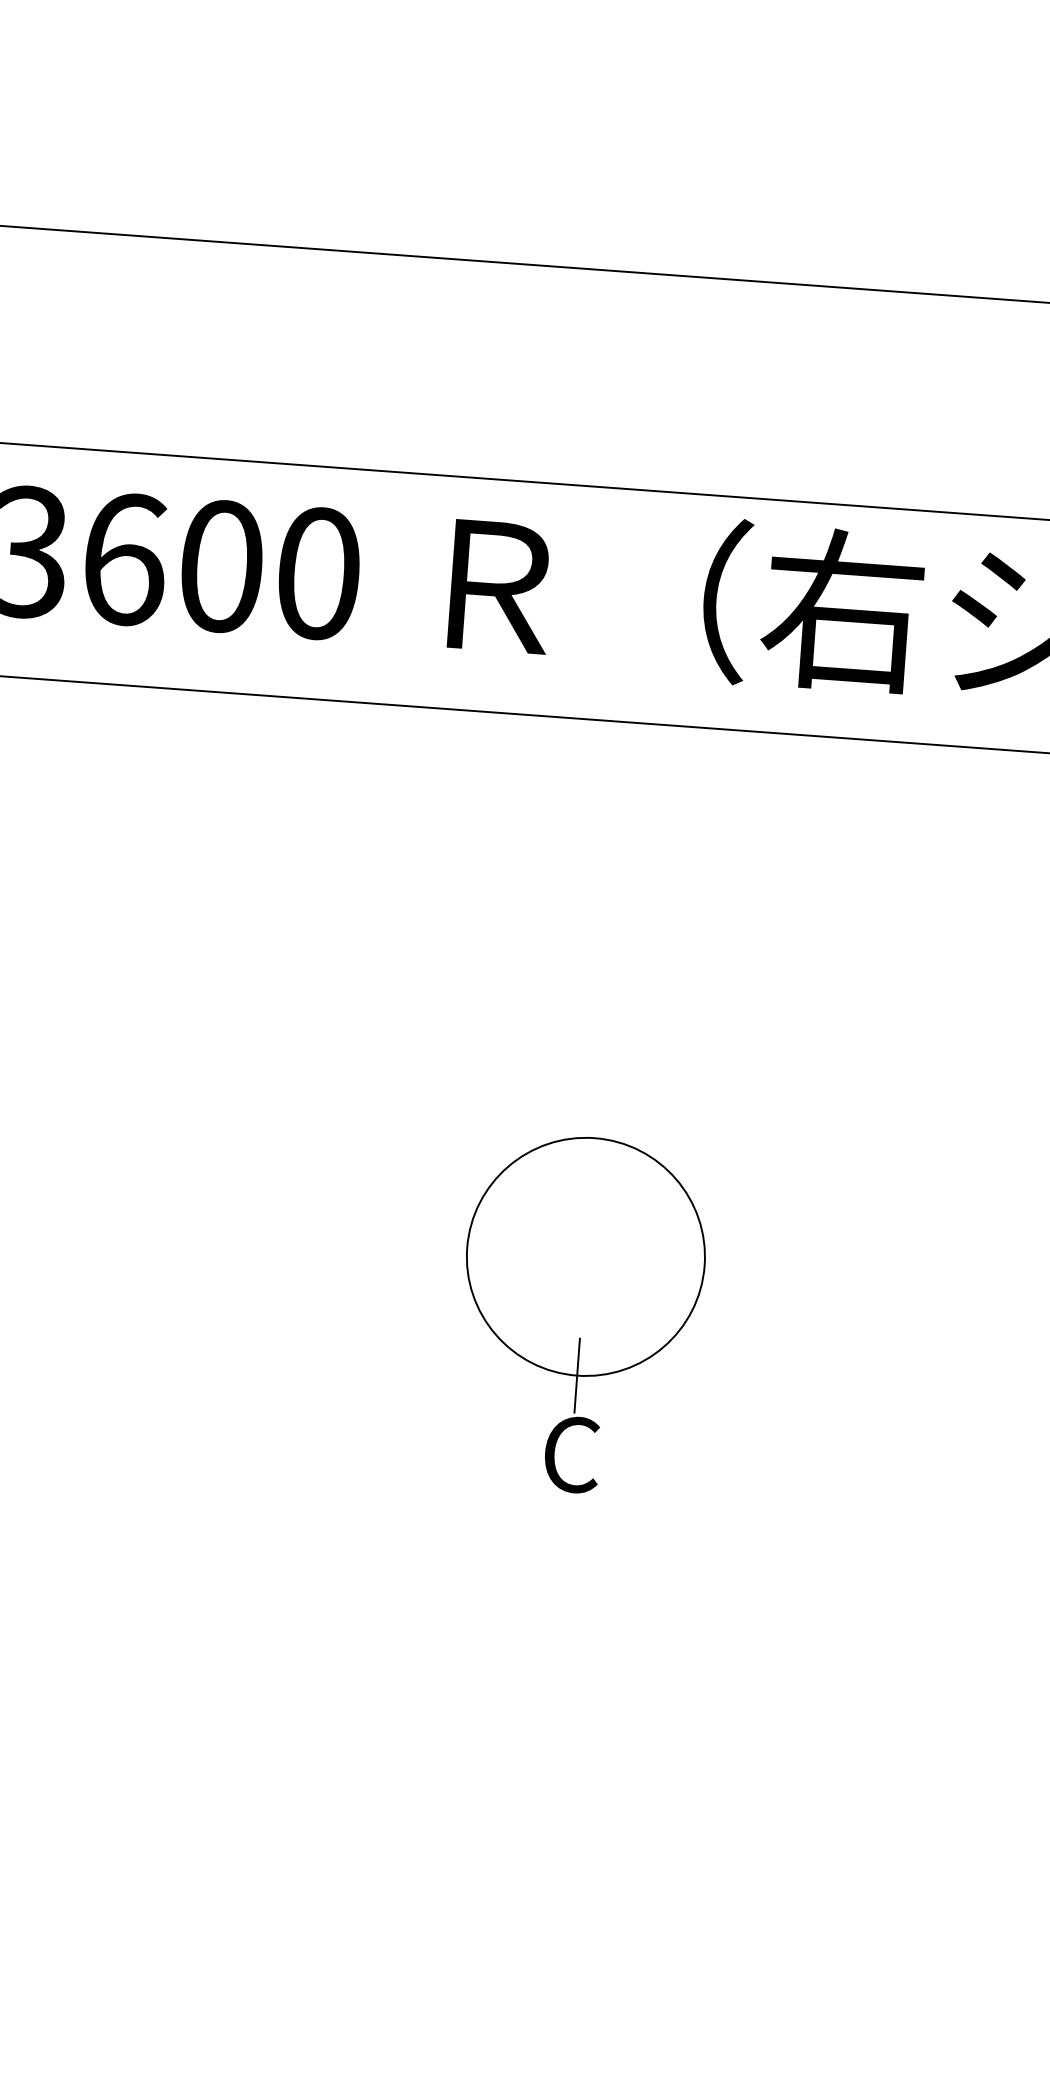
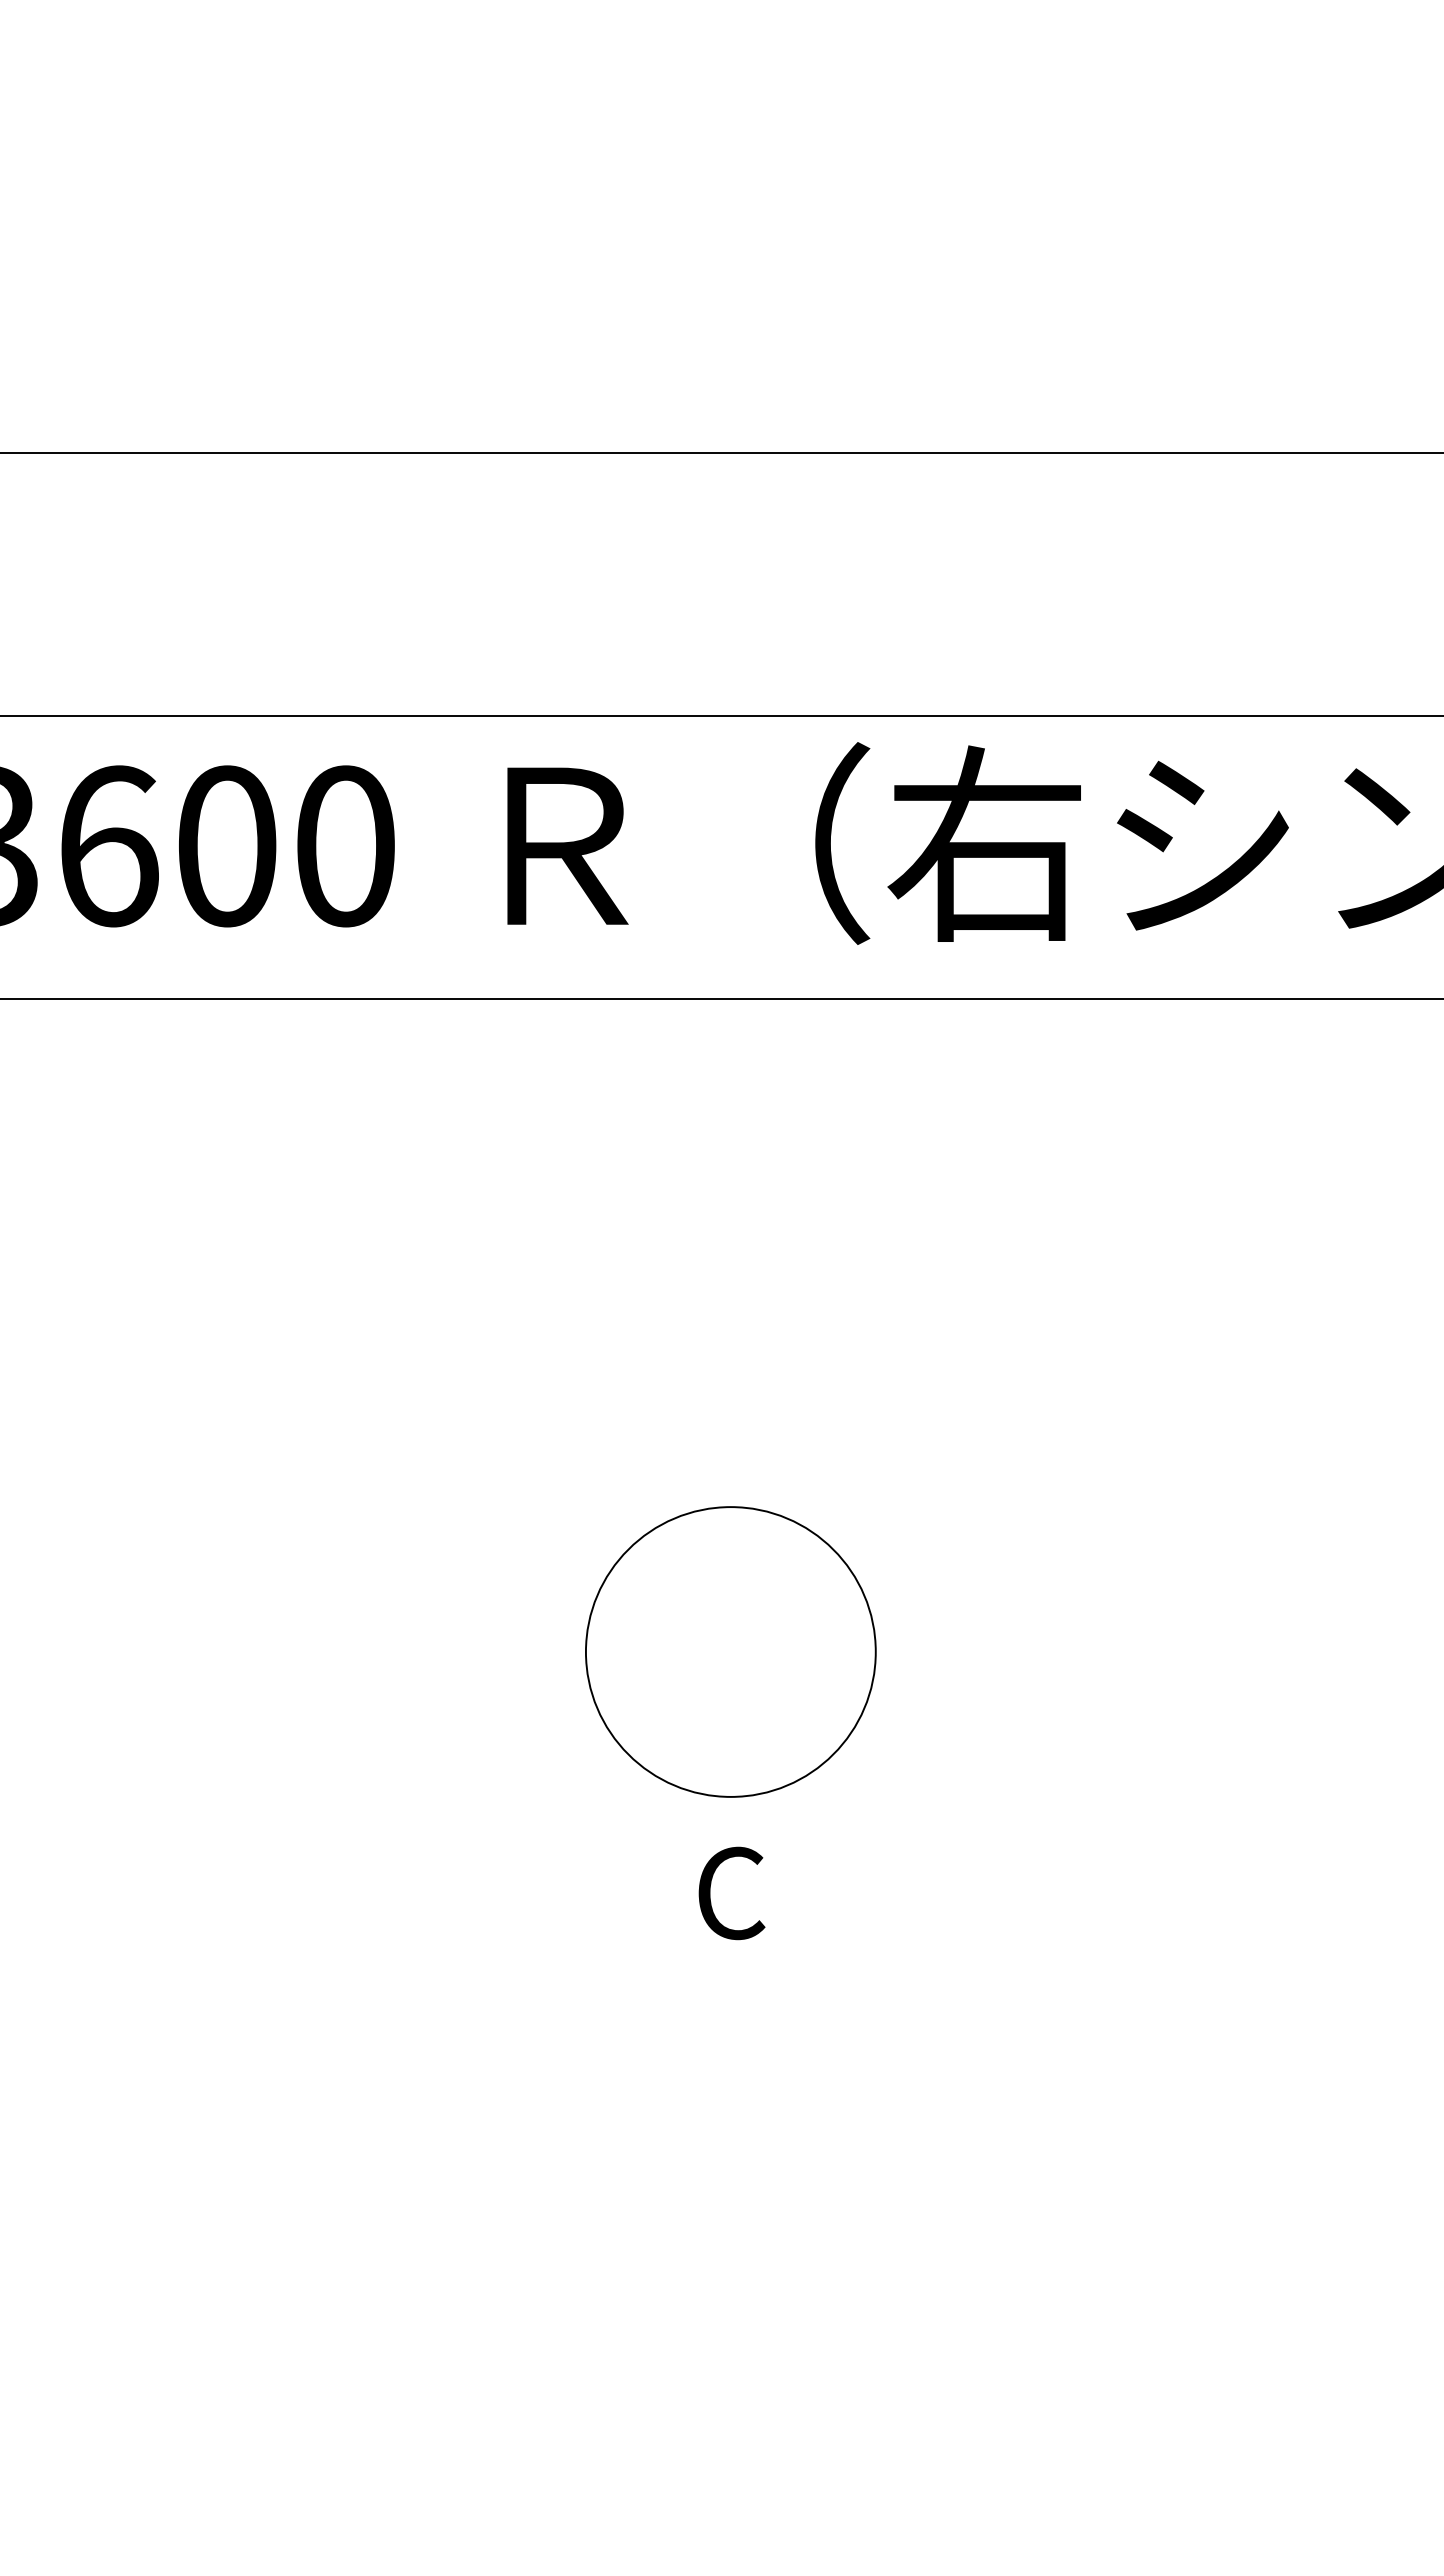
line: (576, 1375) -> (730, 1796), removed

